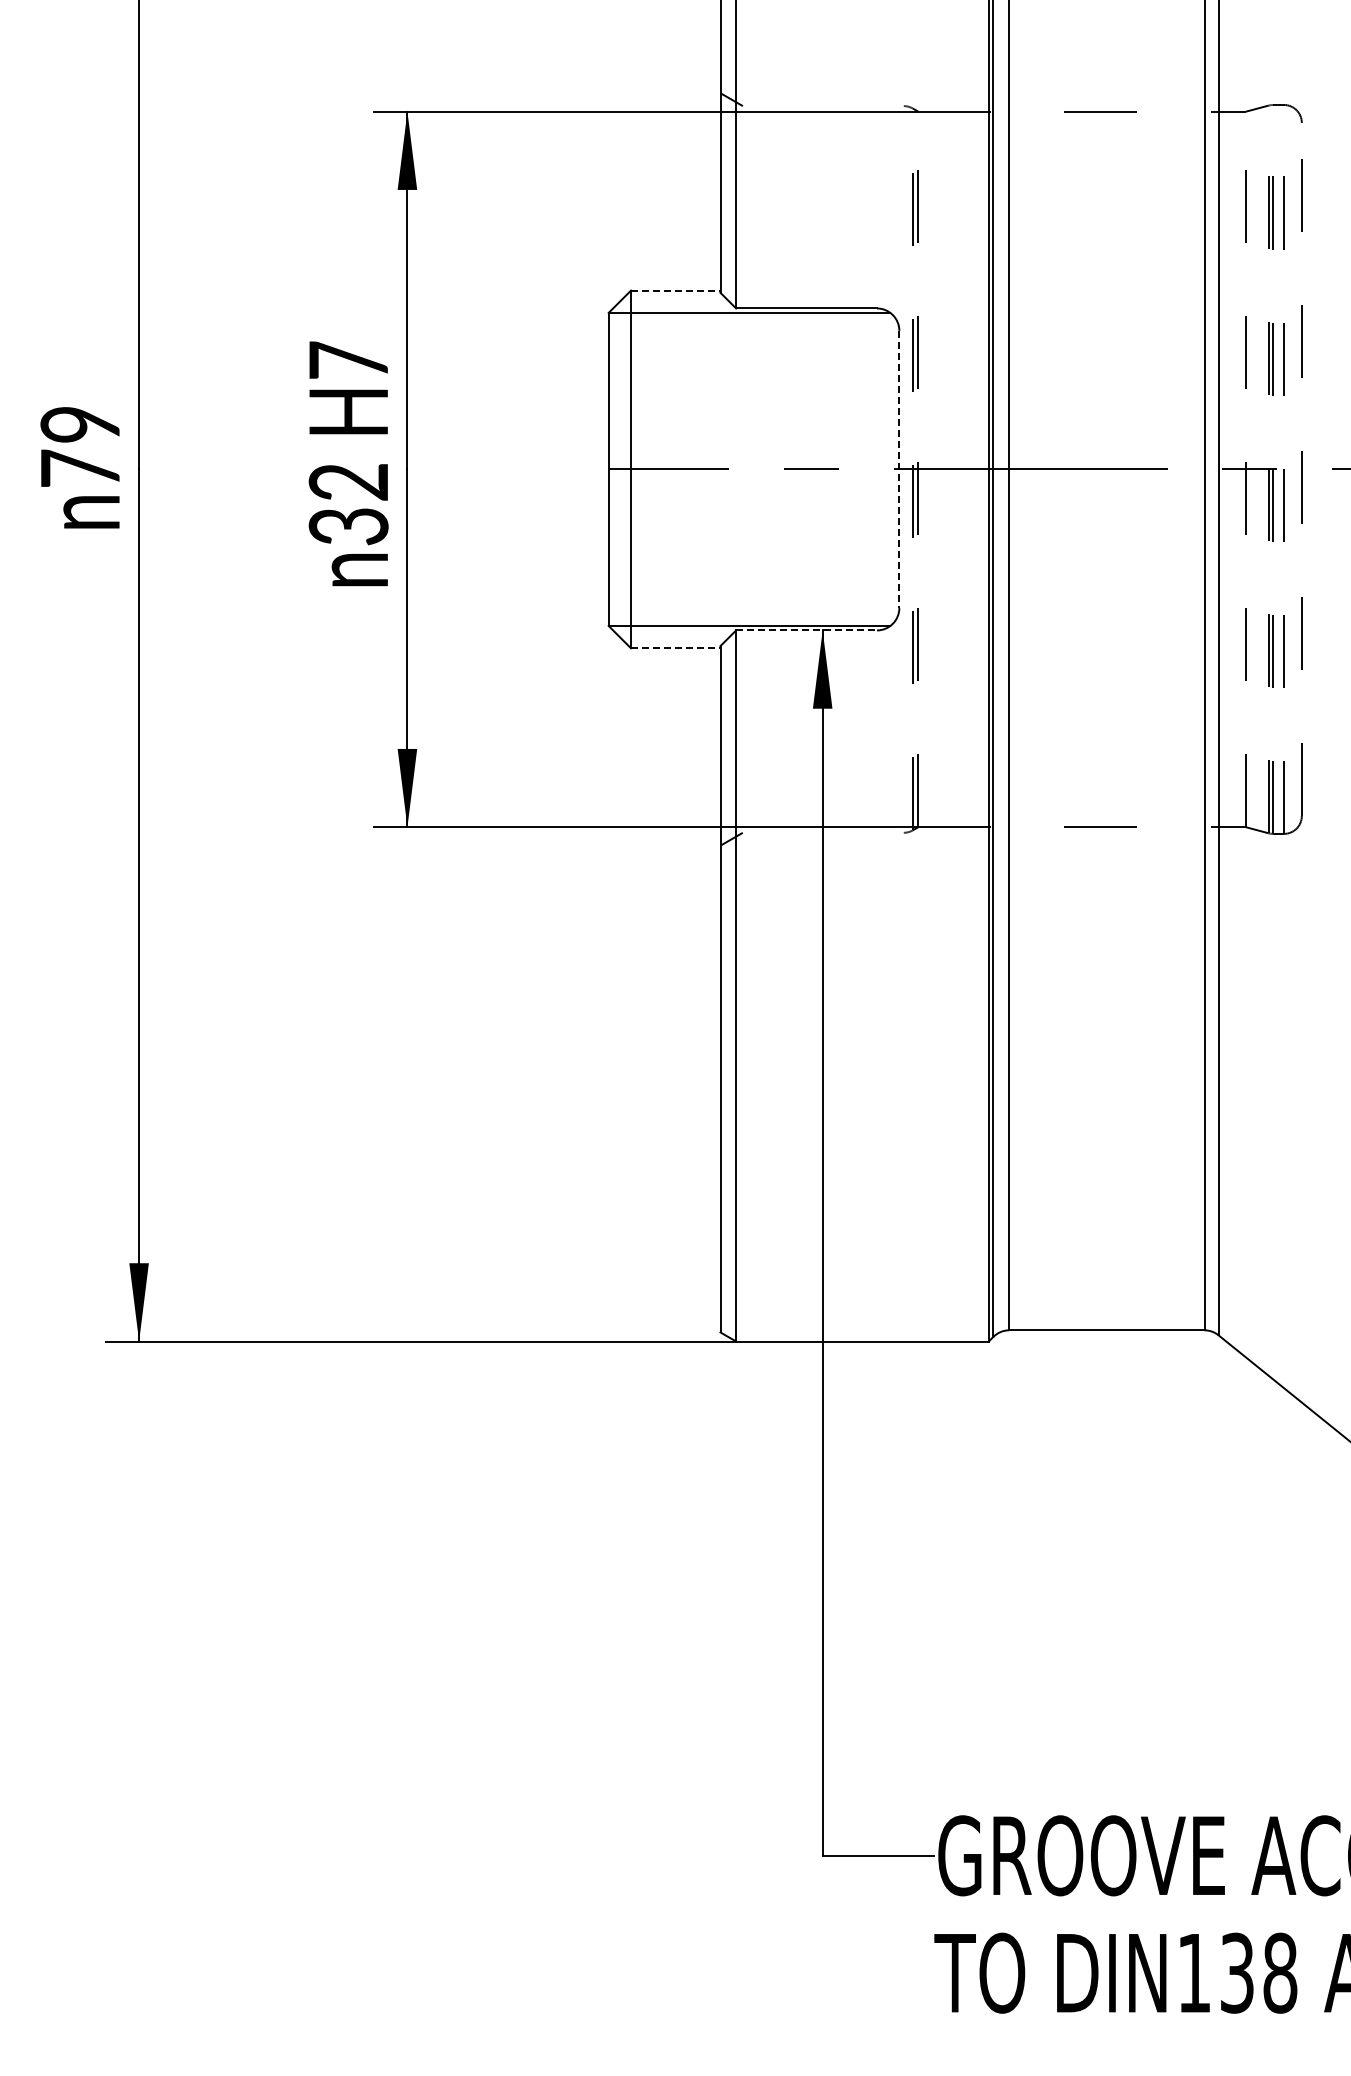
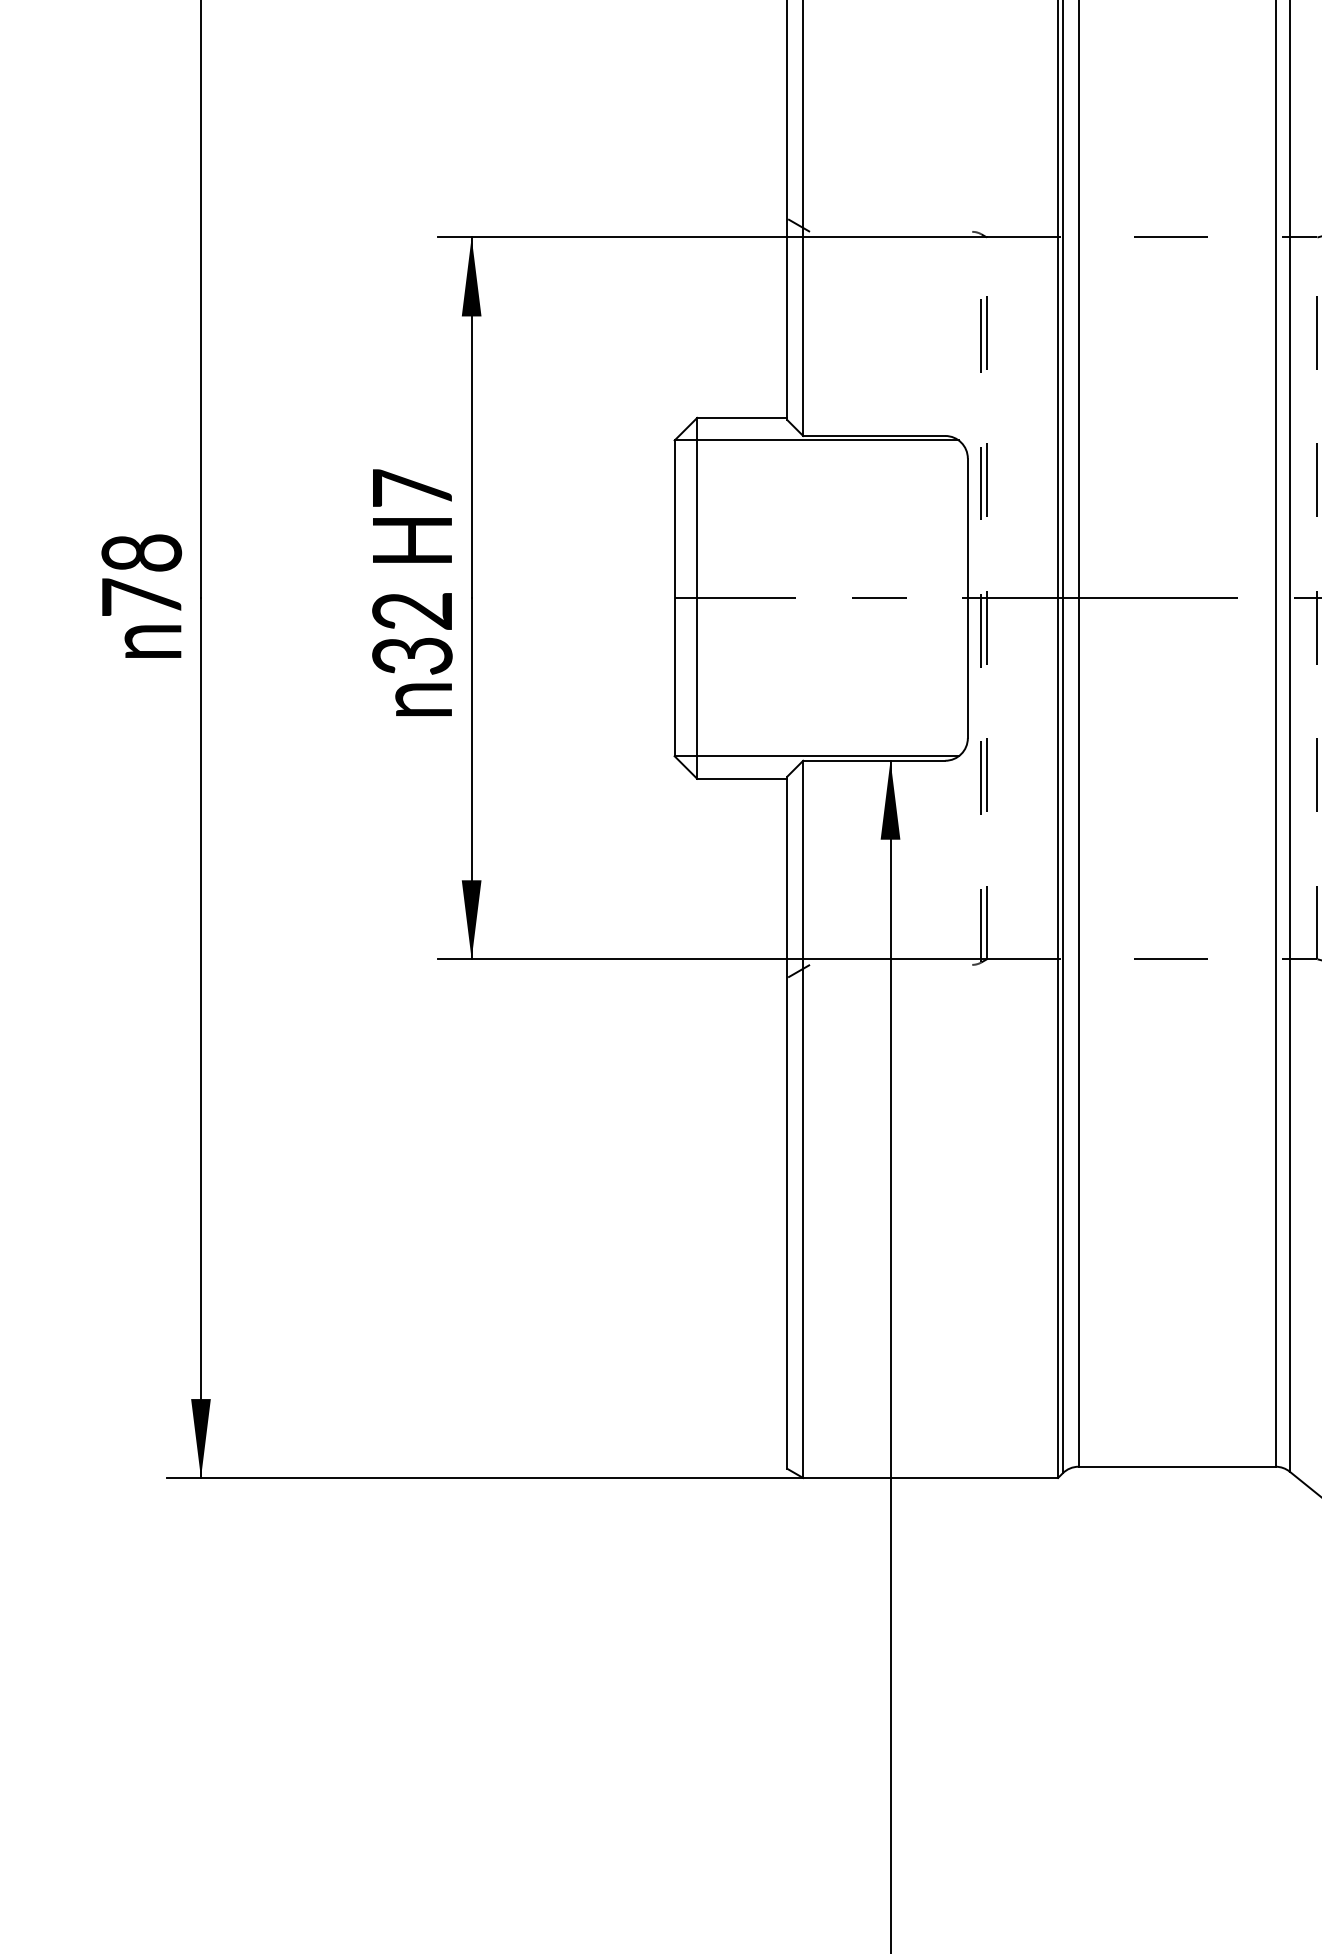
line: (675, 290) -> (742, 417), dashed -> solid
text: (81, 424) -> (142, 553), 79 -> 78
line: (899, 469) -> (967, 598), dashed -> solid
line: (807, 630) -> (875, 760), dashed -> solid
line: (675, 648) -> (742, 778), dashed -> solid

